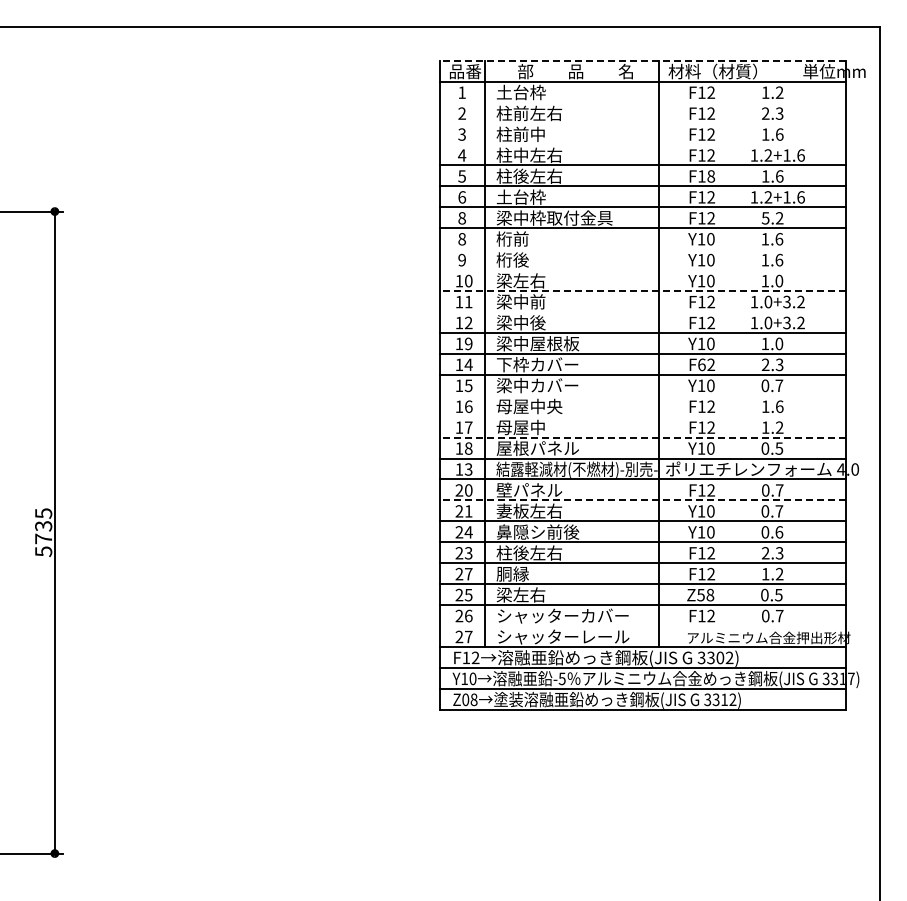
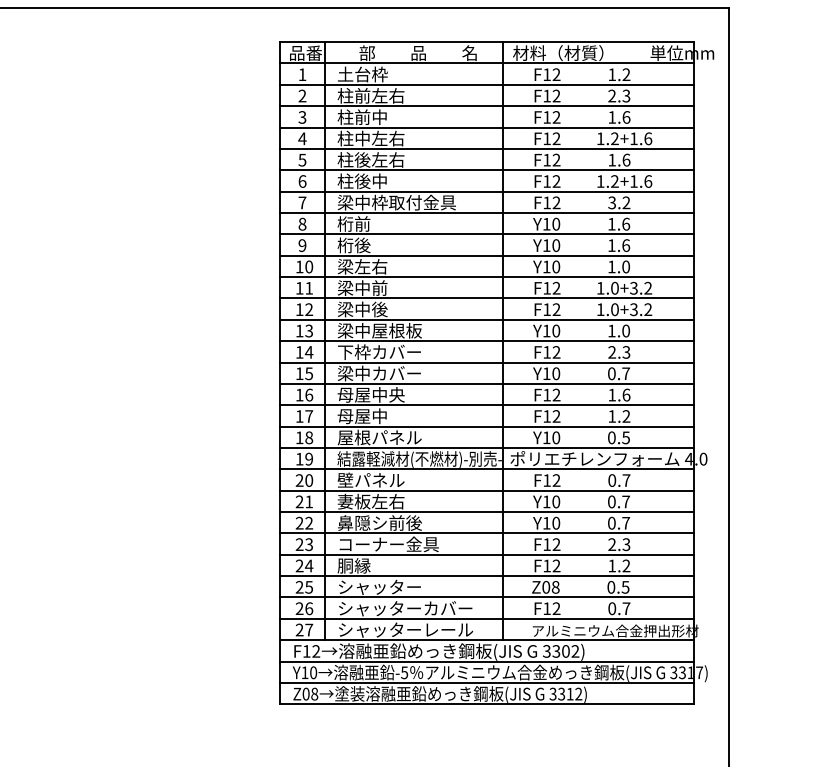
line: (642, 60) -> (486, 41), dashed -> solid
line: (642, 102) -> (486, 84), added
line: (642, 123) -> (486, 106), added
line: (642, 144) -> (486, 127), added
text: (711, 176) -> (556, 160), F18 -> F12
text: (520, 196) -> (362, 180), 土台枠 -> 柱後中
text: (765, 217) -> (611, 202), 5.2 -> 3.2
text: (462, 218) -> (302, 203), 8 -> 7
line: (642, 249) -> (486, 234), added
line: (642, 270) -> (486, 256), added
line: (642, 291) -> (486, 277), dashed -> solid
line: (642, 311) -> (486, 297), added
text: (468, 344) -> (308, 331), 19 -> 13
text: (701, 364) -> (546, 352), F62 -> F12
line: (642, 395) -> (486, 383), added
line: (642, 416) -> (486, 405), added
line: (642, 437) -> (486, 426), dashed -> solid
text: (468, 469) -> (308, 459), 13 -> 19
line: (642, 500) -> (486, 490), dashed -> solid
text: (468, 532) -> (308, 523), 24 -> 22
text: (779, 532) -> (626, 523), 0.6 -> 0.7
text: (545, 552) -> (387, 543), 柱後左右 -> コーナー金具
text: (468, 574) -> (308, 566), 27 -> 24
text: (537, 594) -> (379, 586), 梁左右 -> シャッター
text: (700, 594) -> (545, 586), Z58 -> Z08
line: (642, 625) -> (486, 618), added

